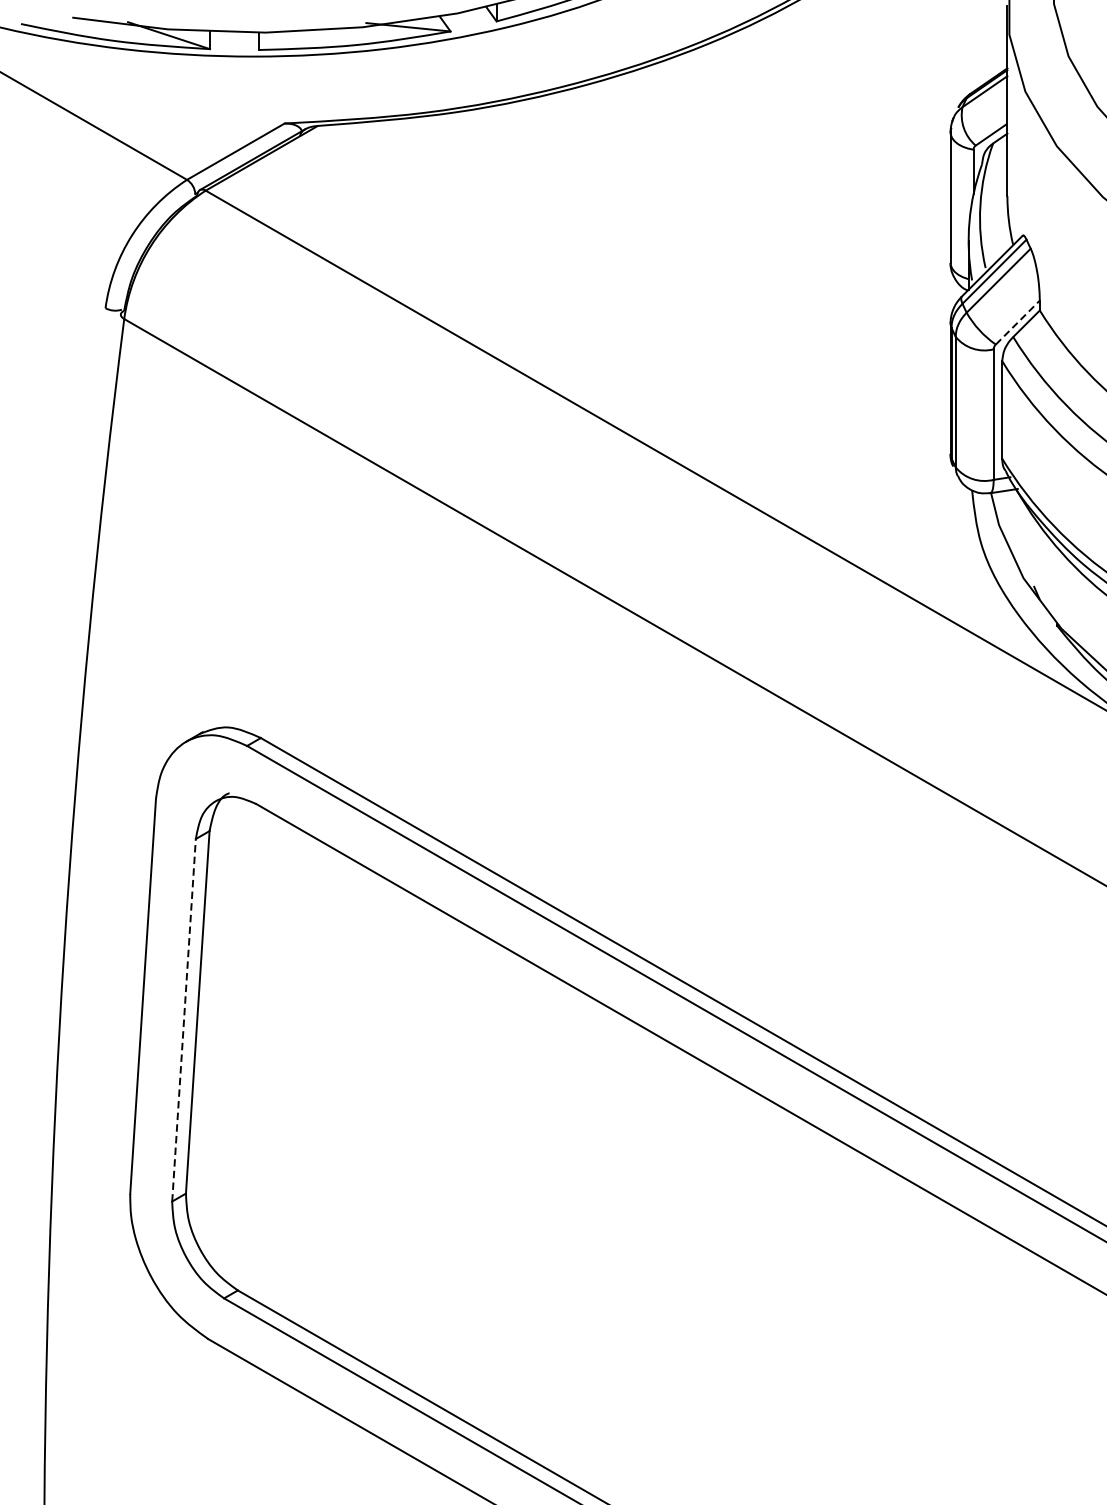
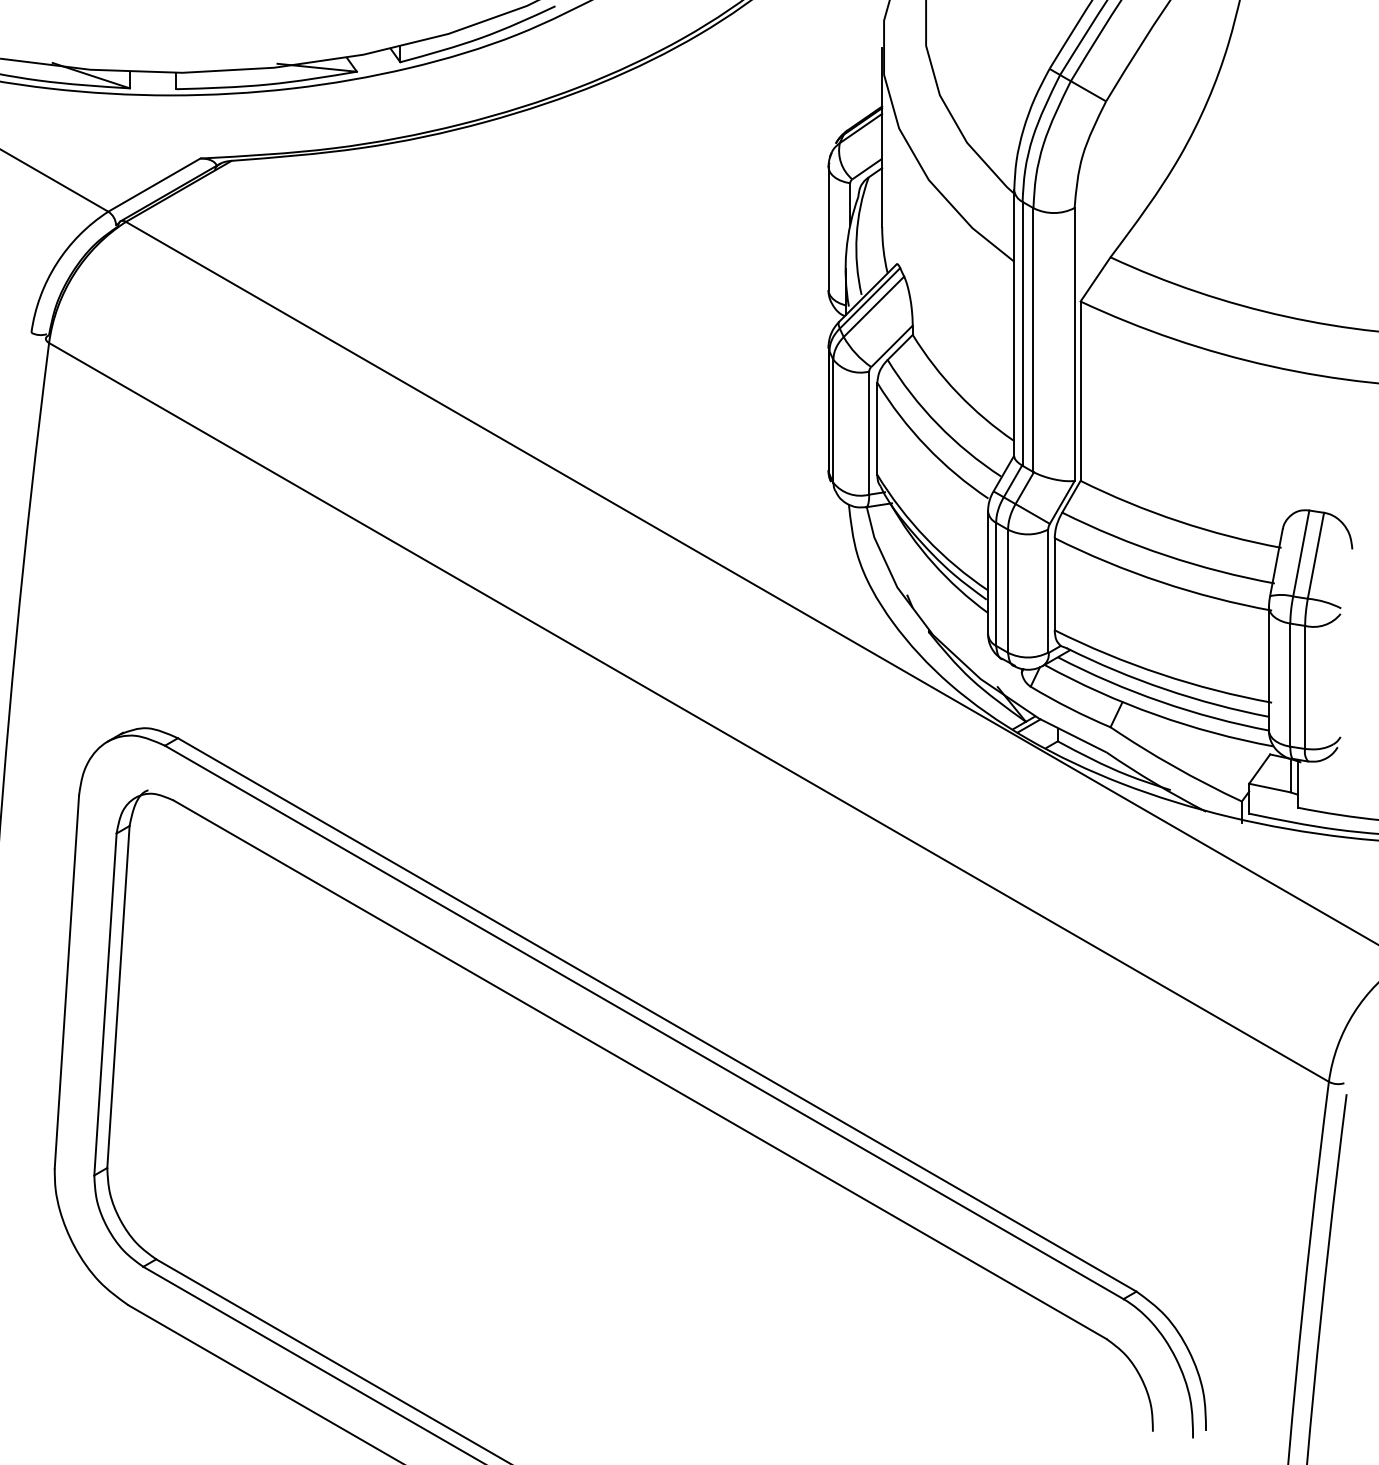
line: (1018, 321) -> (892, 345), dashed -> solid
line: (184, 1019) -> (105, 1003), dashed -> solid

